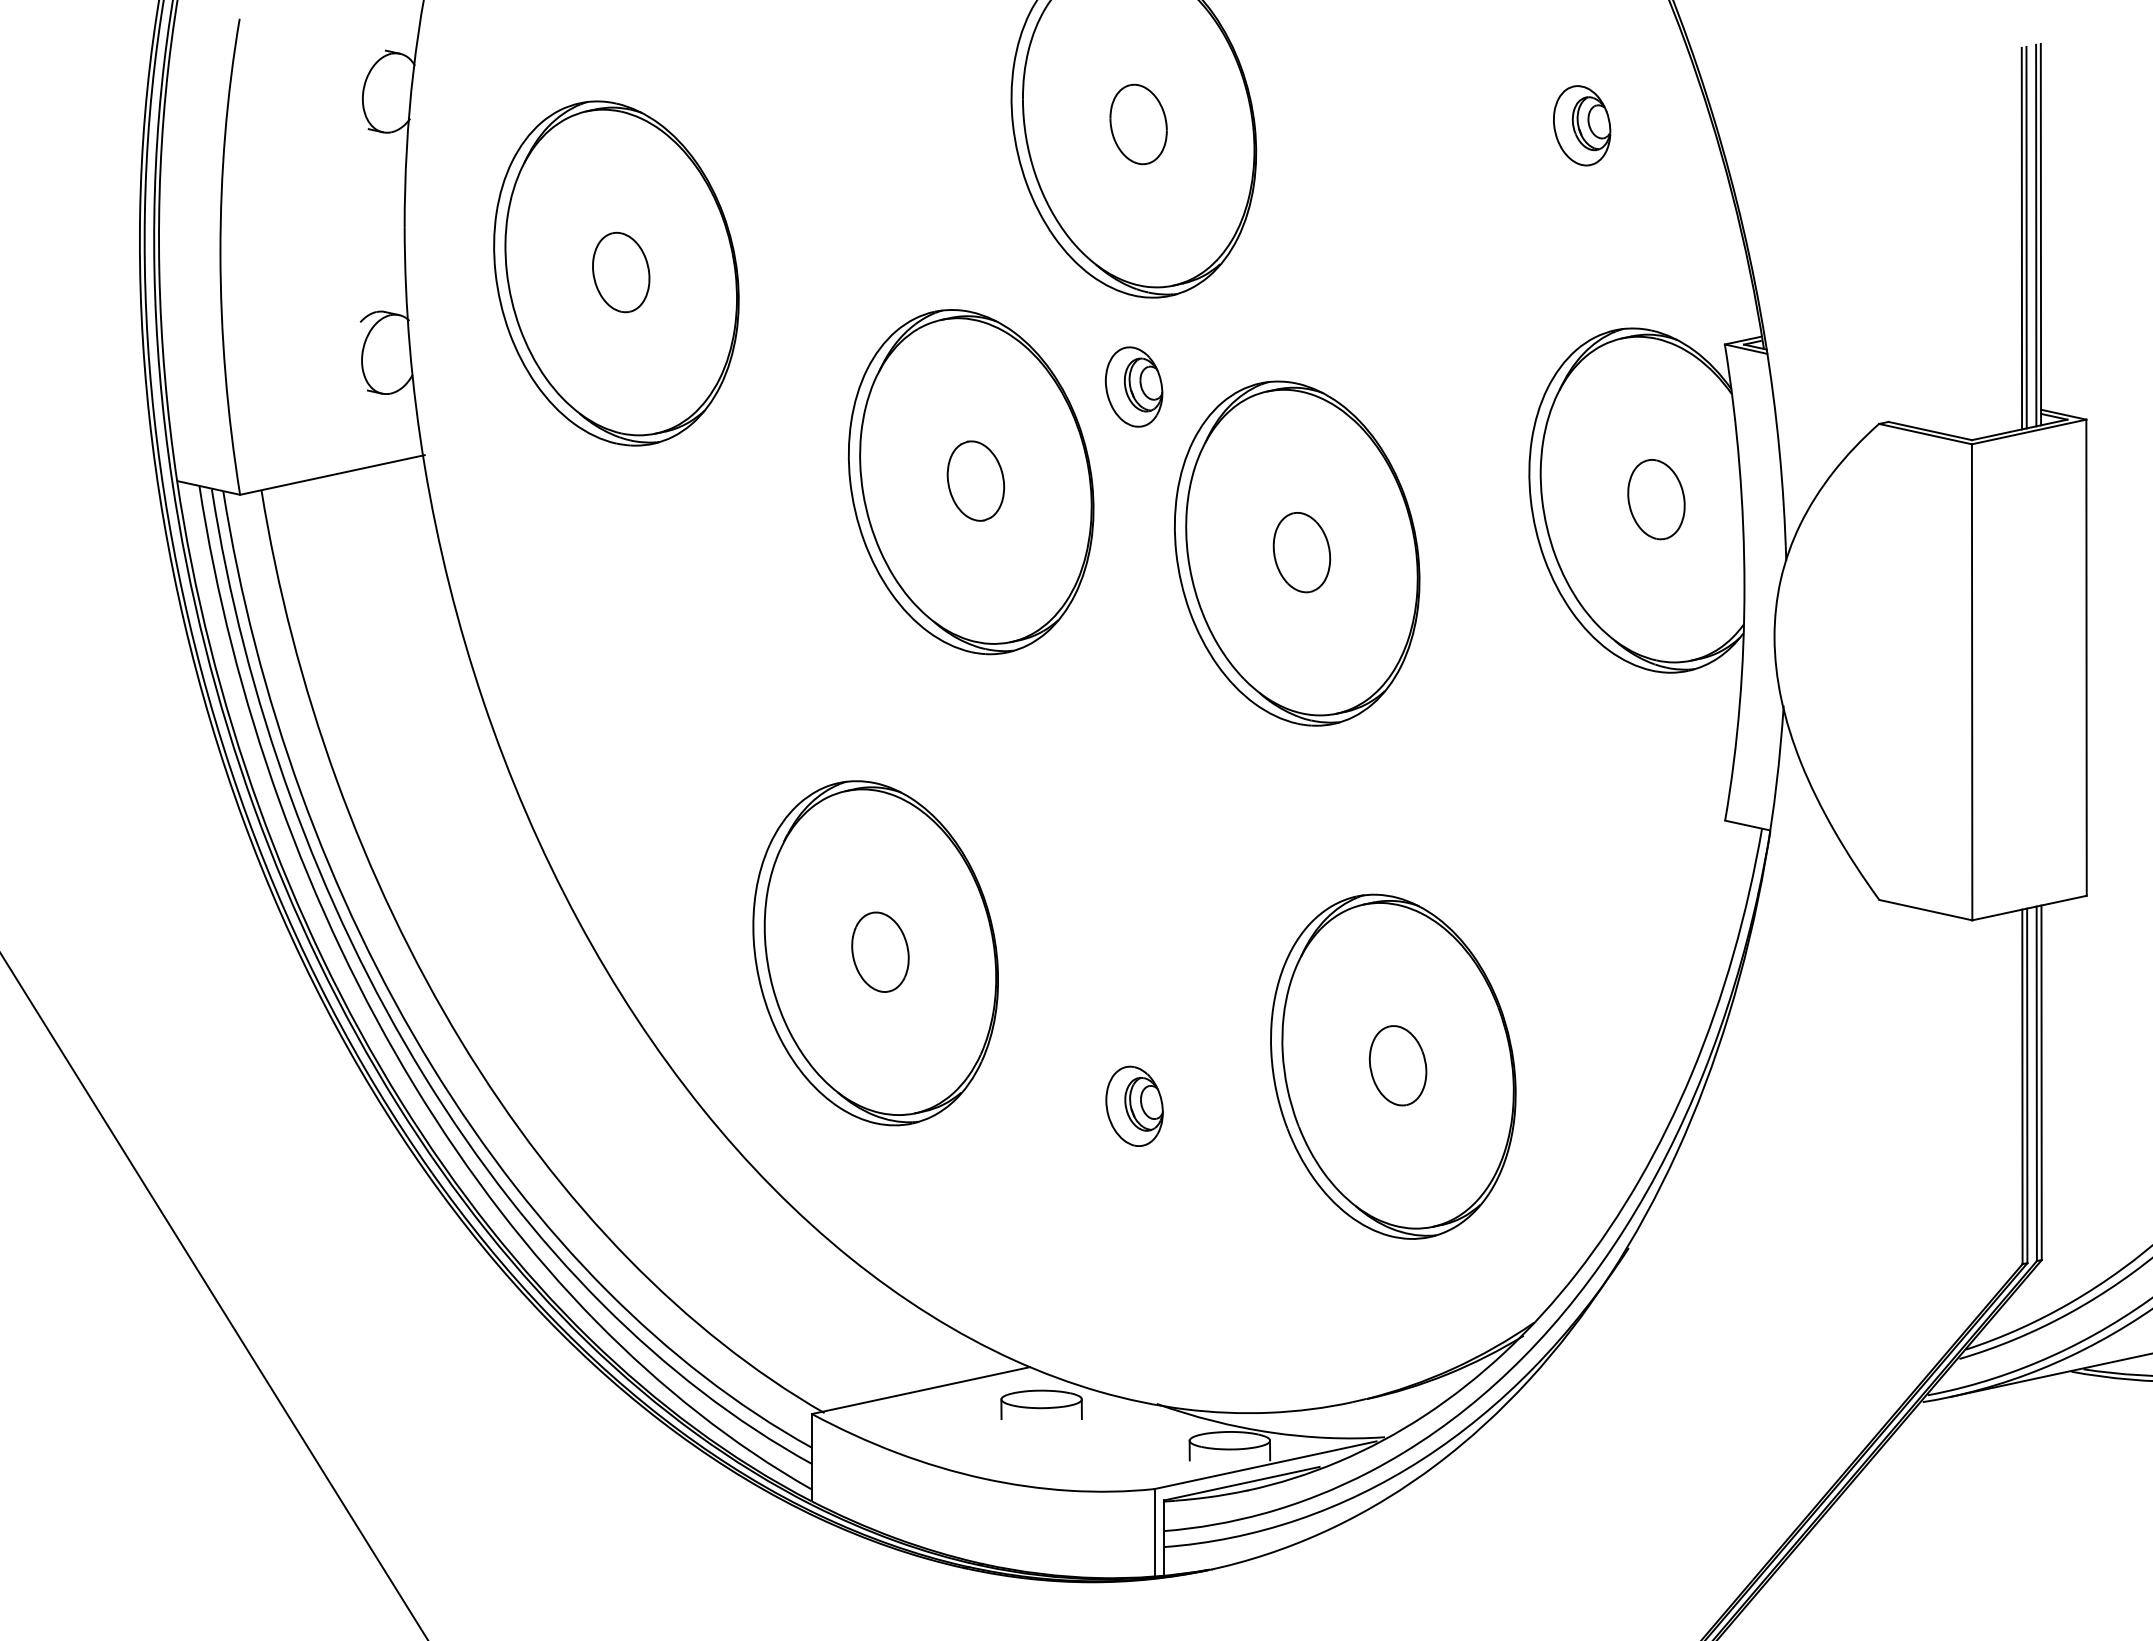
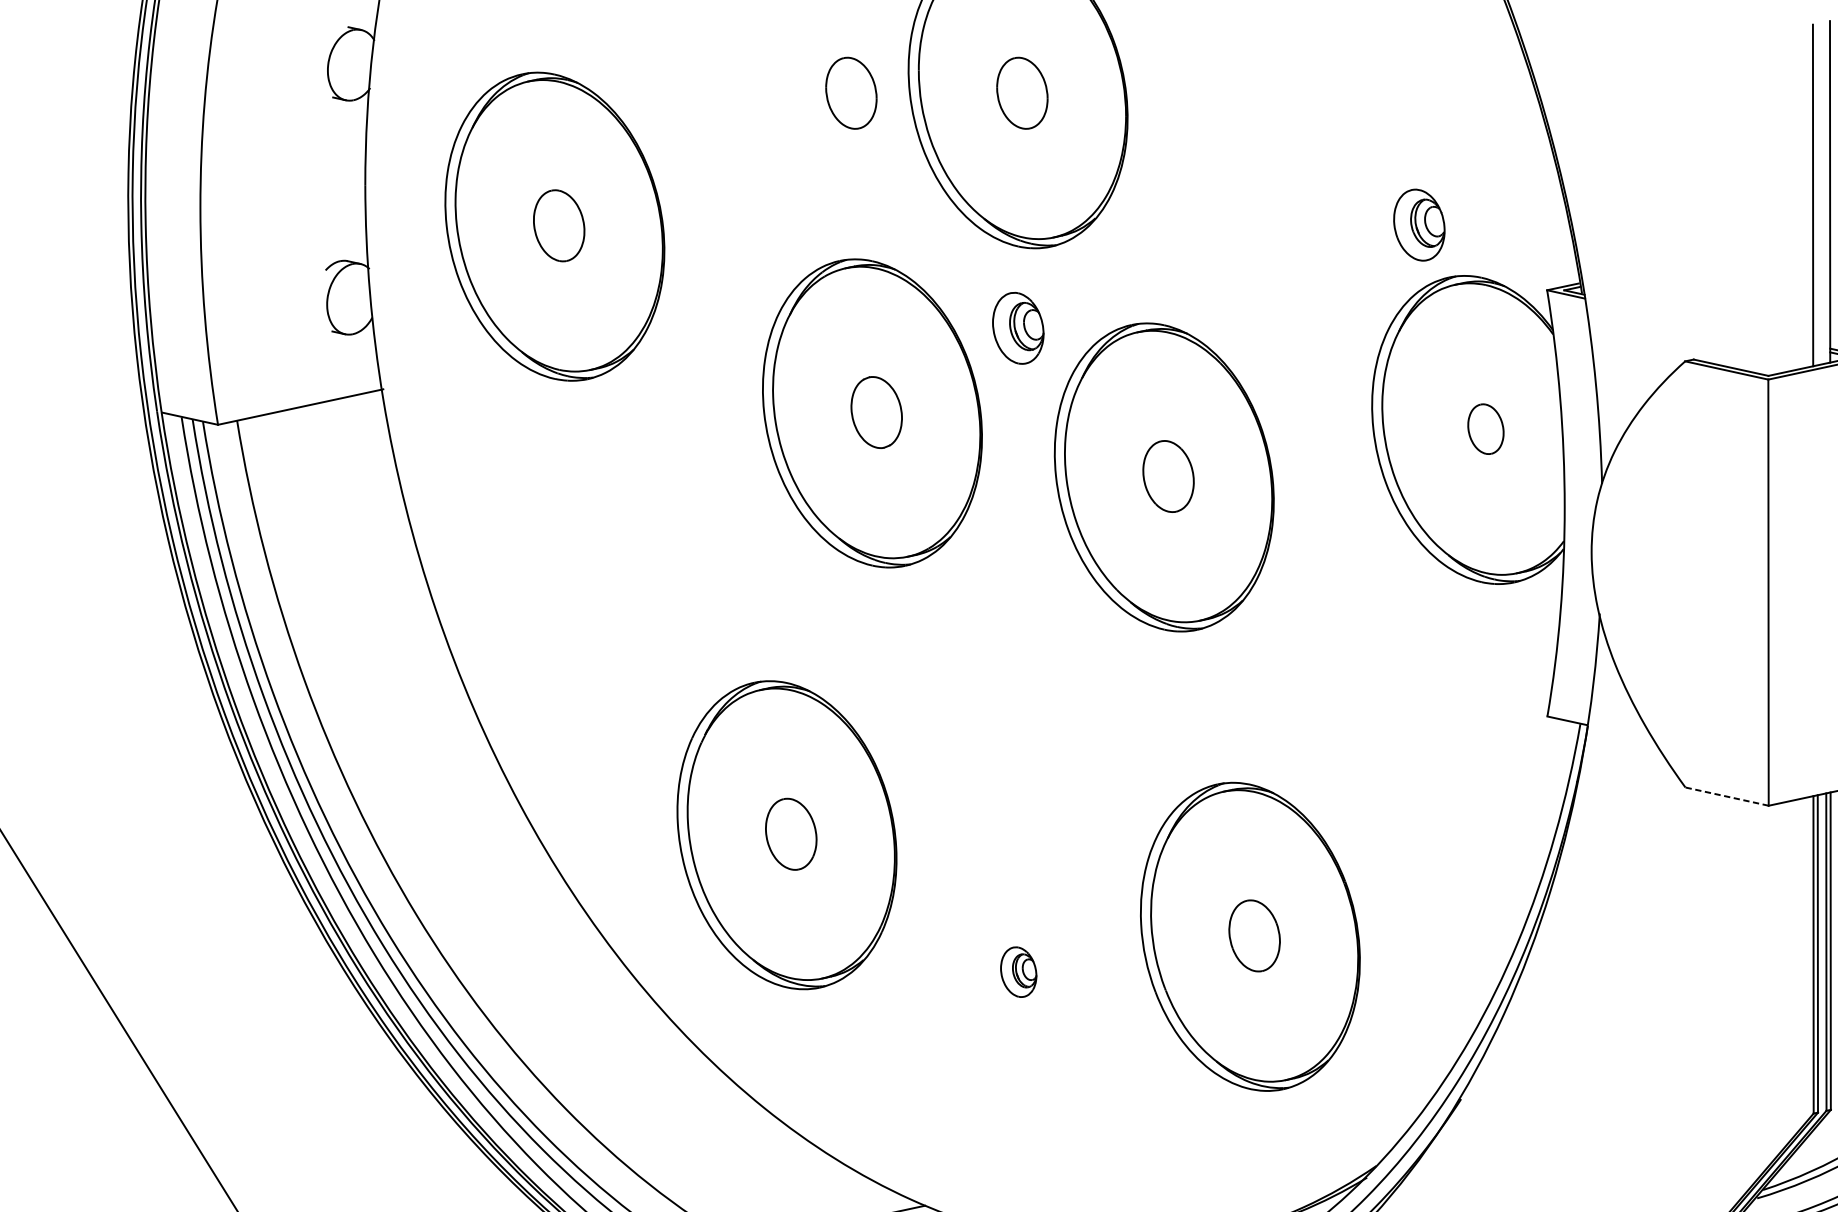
part: (947, 124) -> (851, 93), added
part: (1582, 125) -> (1419, 224), moved
line: (2036, 235) -> (1826, 192), removed
line: (2026, 237) -> (1817, 194), removed
part: (1656, 499) -> (1485, 429), size x0.7
line: (1925, 910) -> (1726, 796), solid -> dashed
part: (1134, 1105) -> (1018, 971), size x0.7

